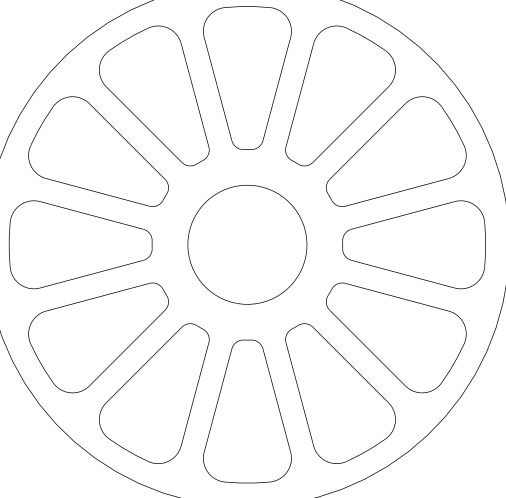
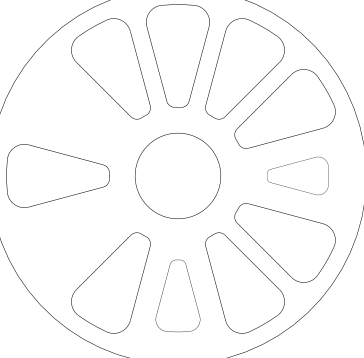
part: (97, 150) -> (70, 108), removed
part: (413, 244) -> (297, 175), size x0.6
part: (97, 337) -> (70, 242), removed
part: (246, 410) -> (177, 295), size x0.7

